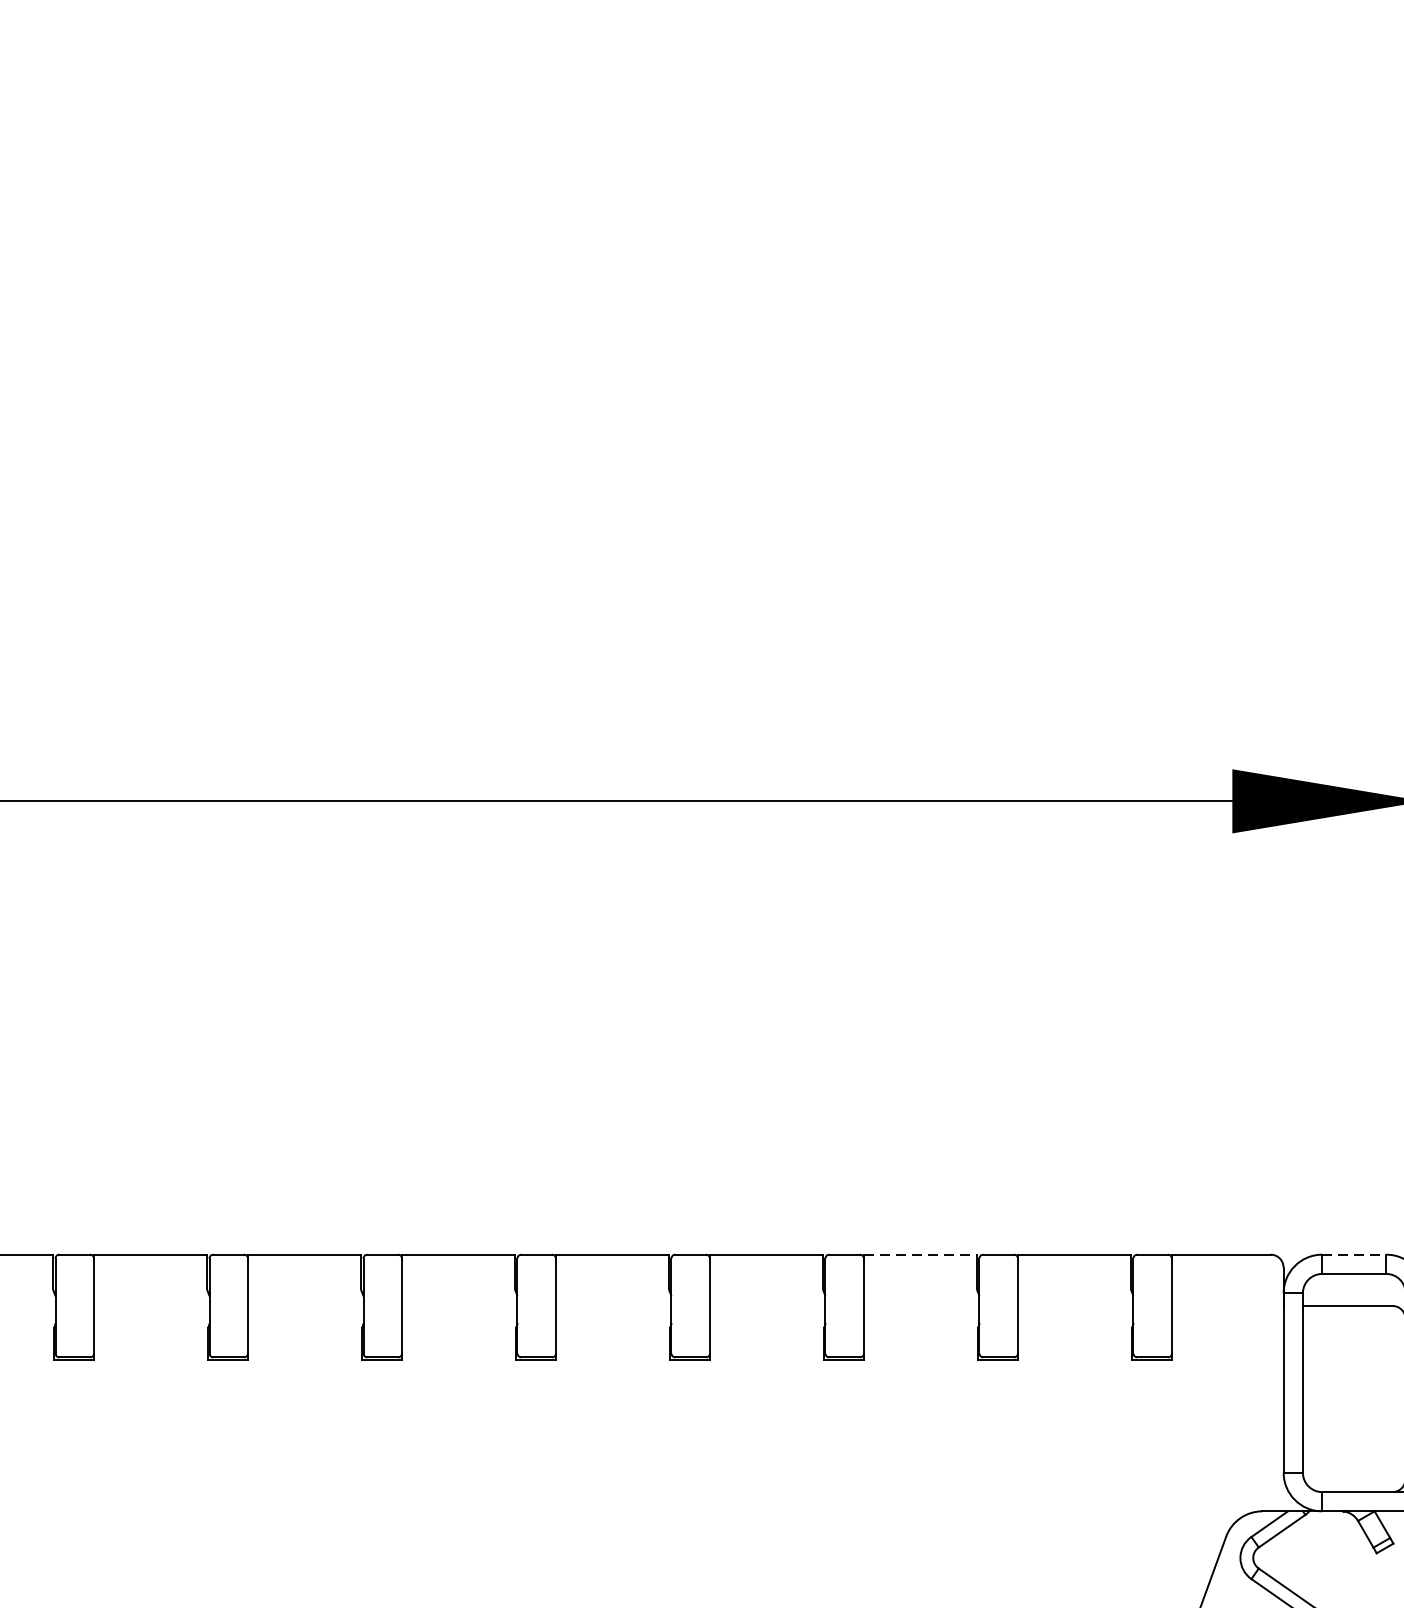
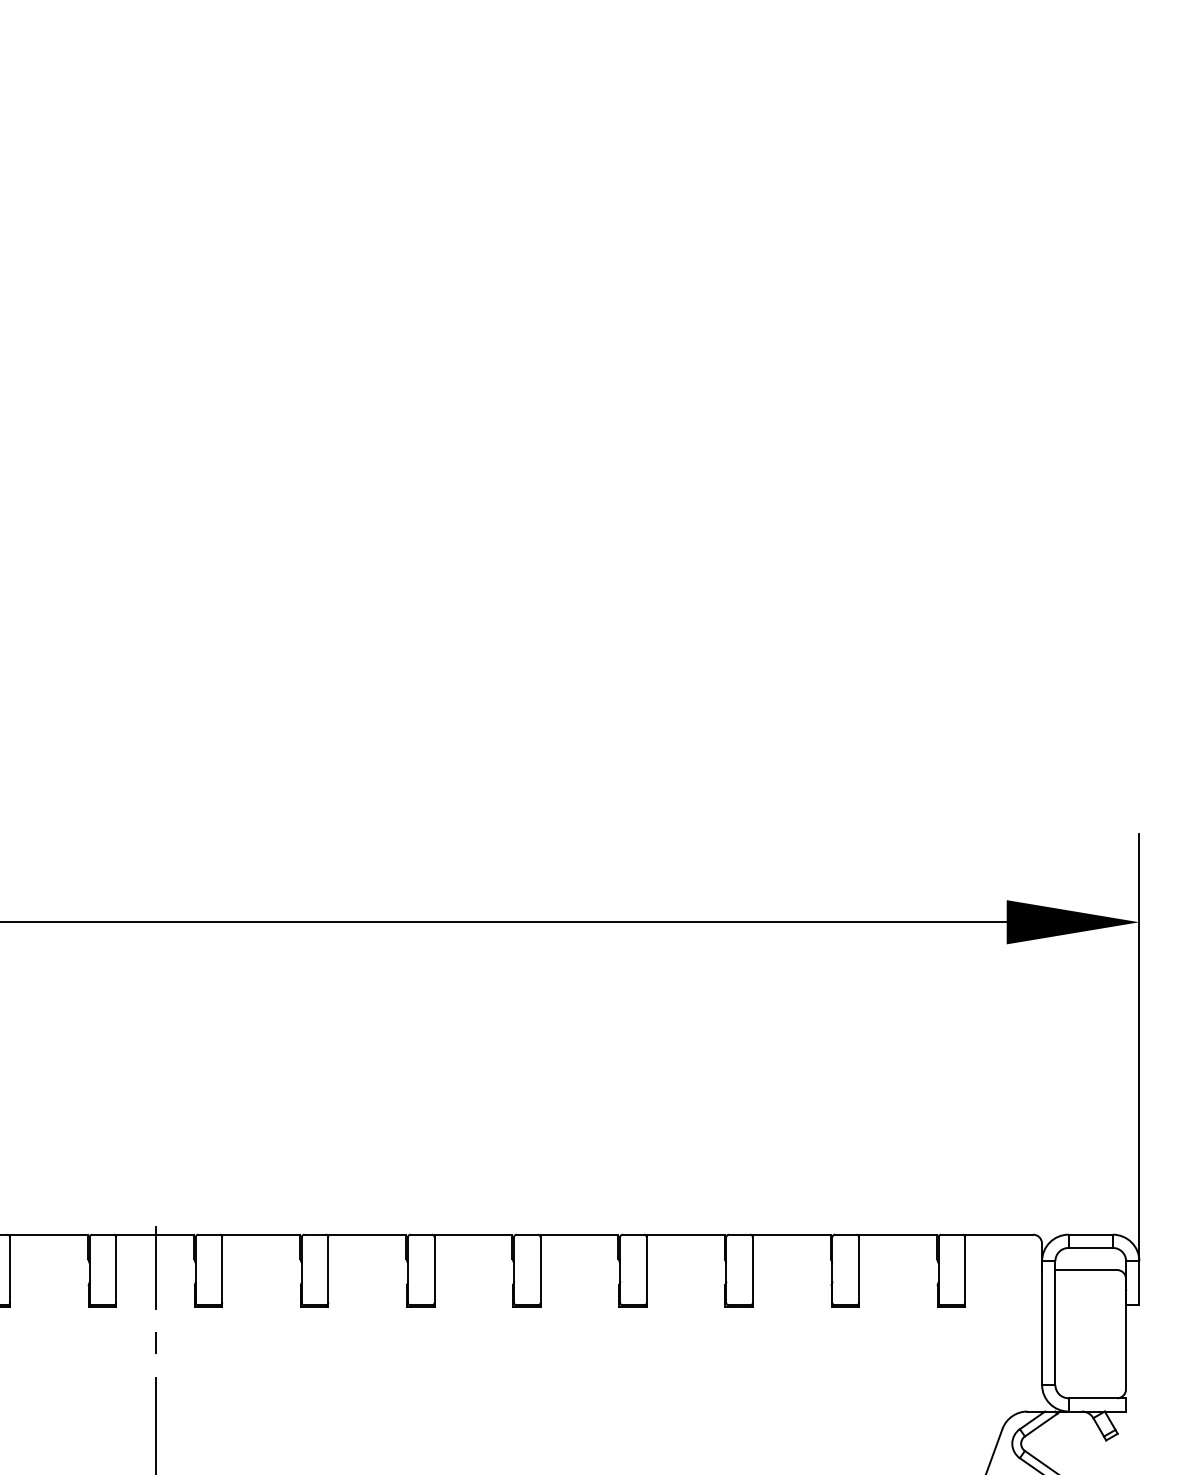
line: (920, 1254) -> (791, 1234), dashed -> solid
line: (1355, 1254) -> (1091, 1234), dashed -> solid

